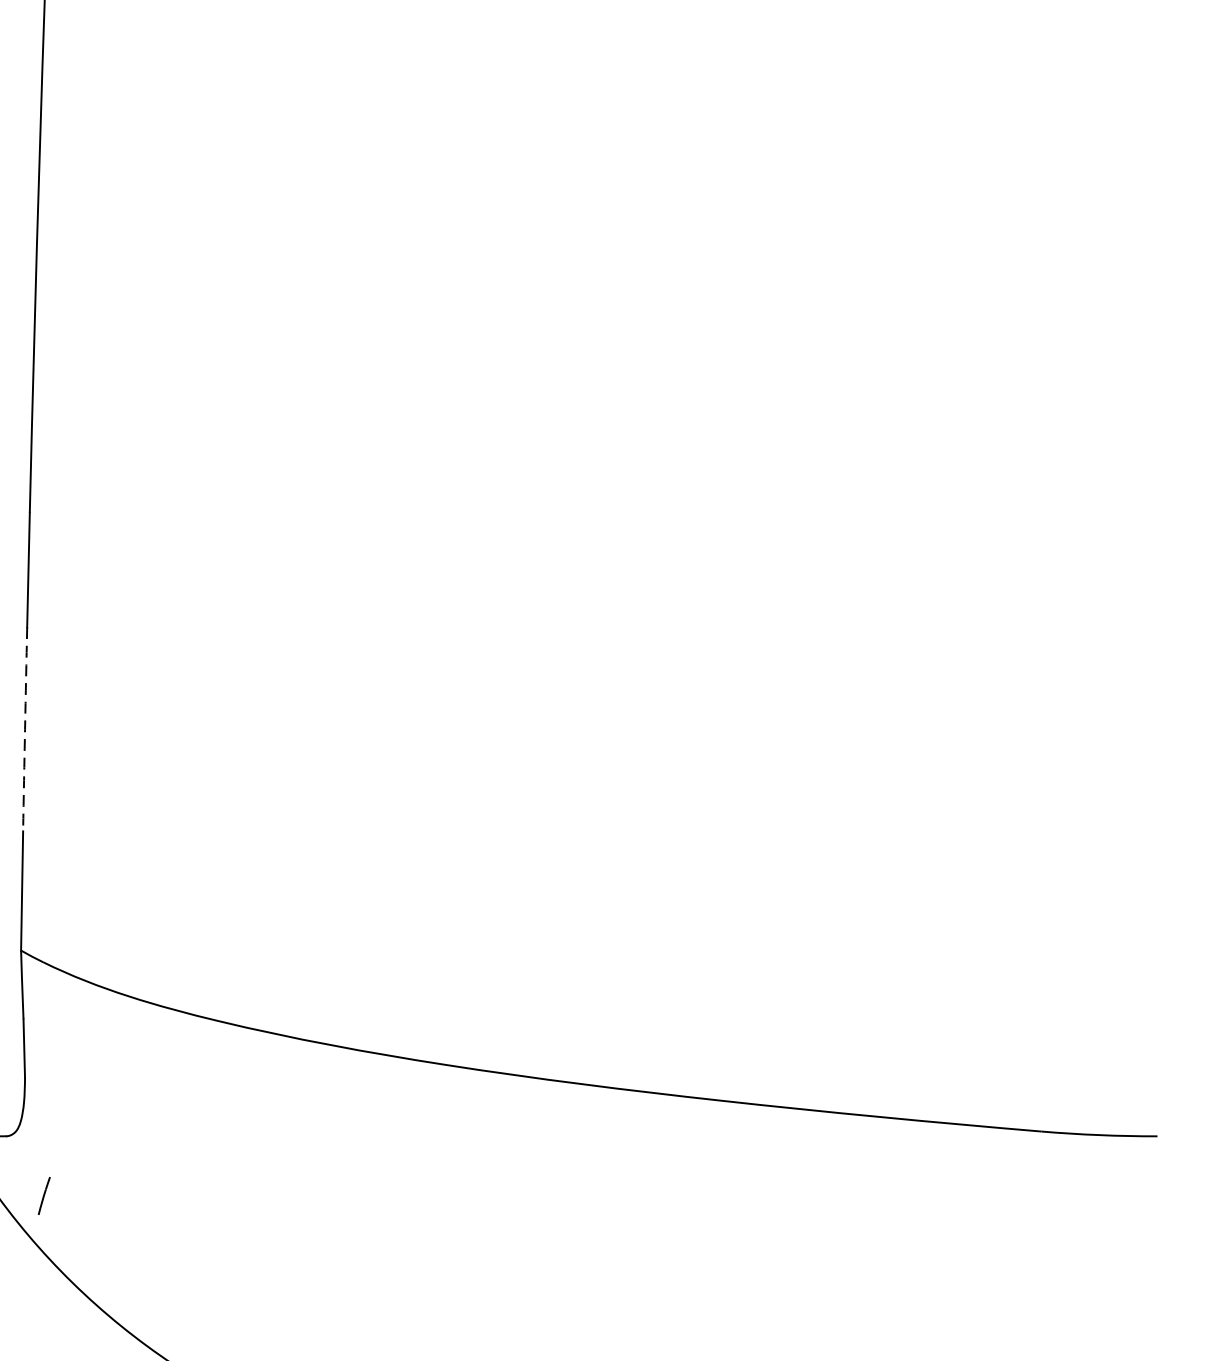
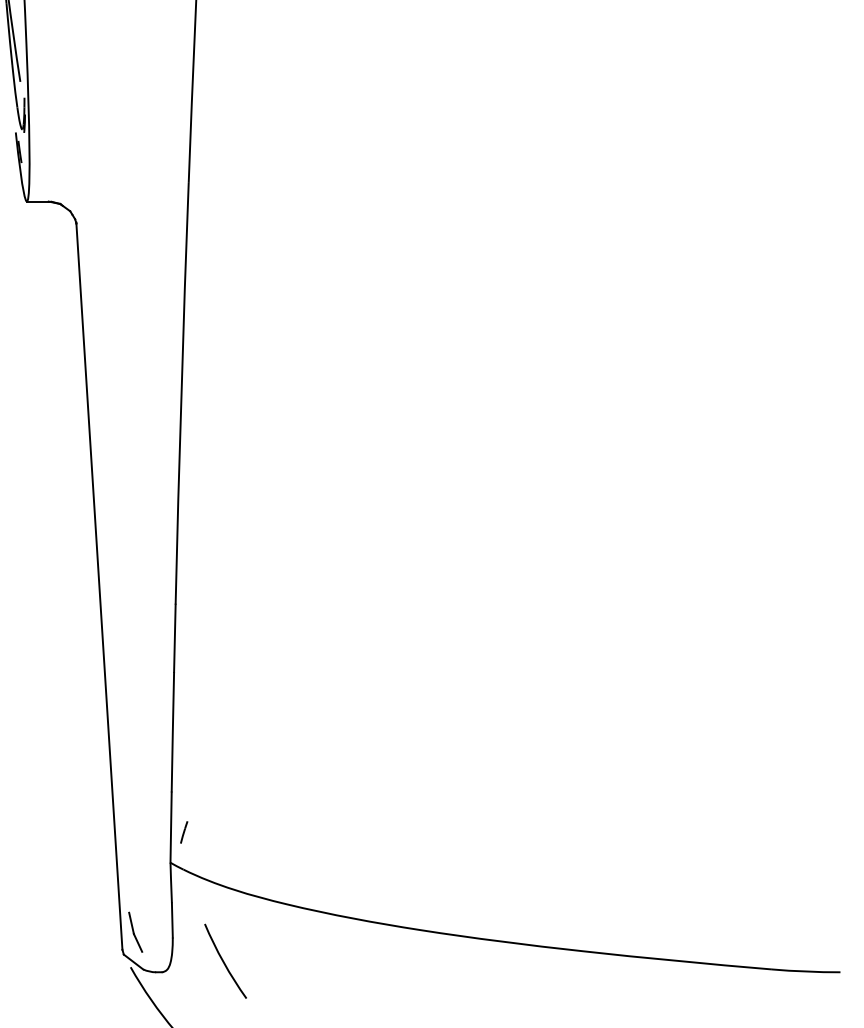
arc: (24, 729) -> (172, 732), dashed -> solid
arc: (112, 1118) -> (224, 961), added
line: (44, 1196) -> (184, 832), moved

